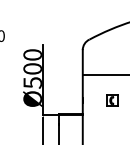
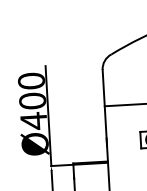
text: (32, 82) -> (33, 120), Ø500 -> Ø400

